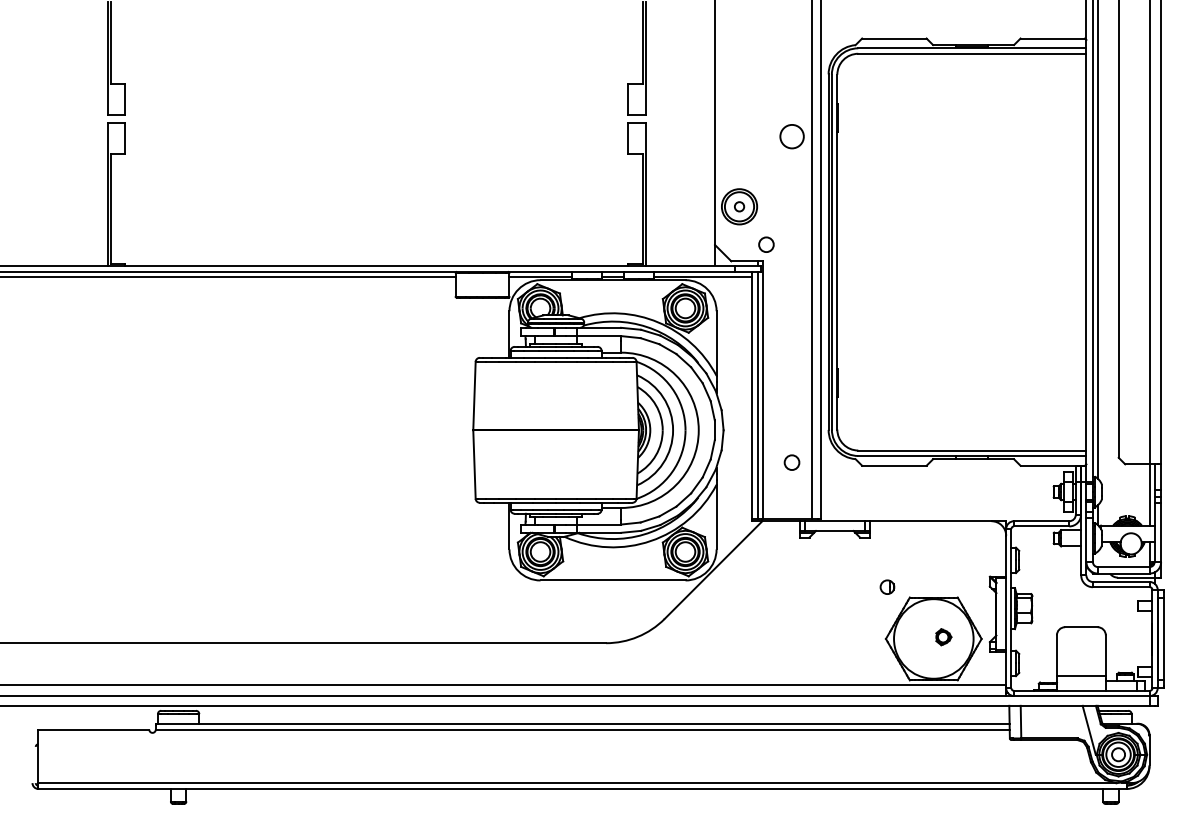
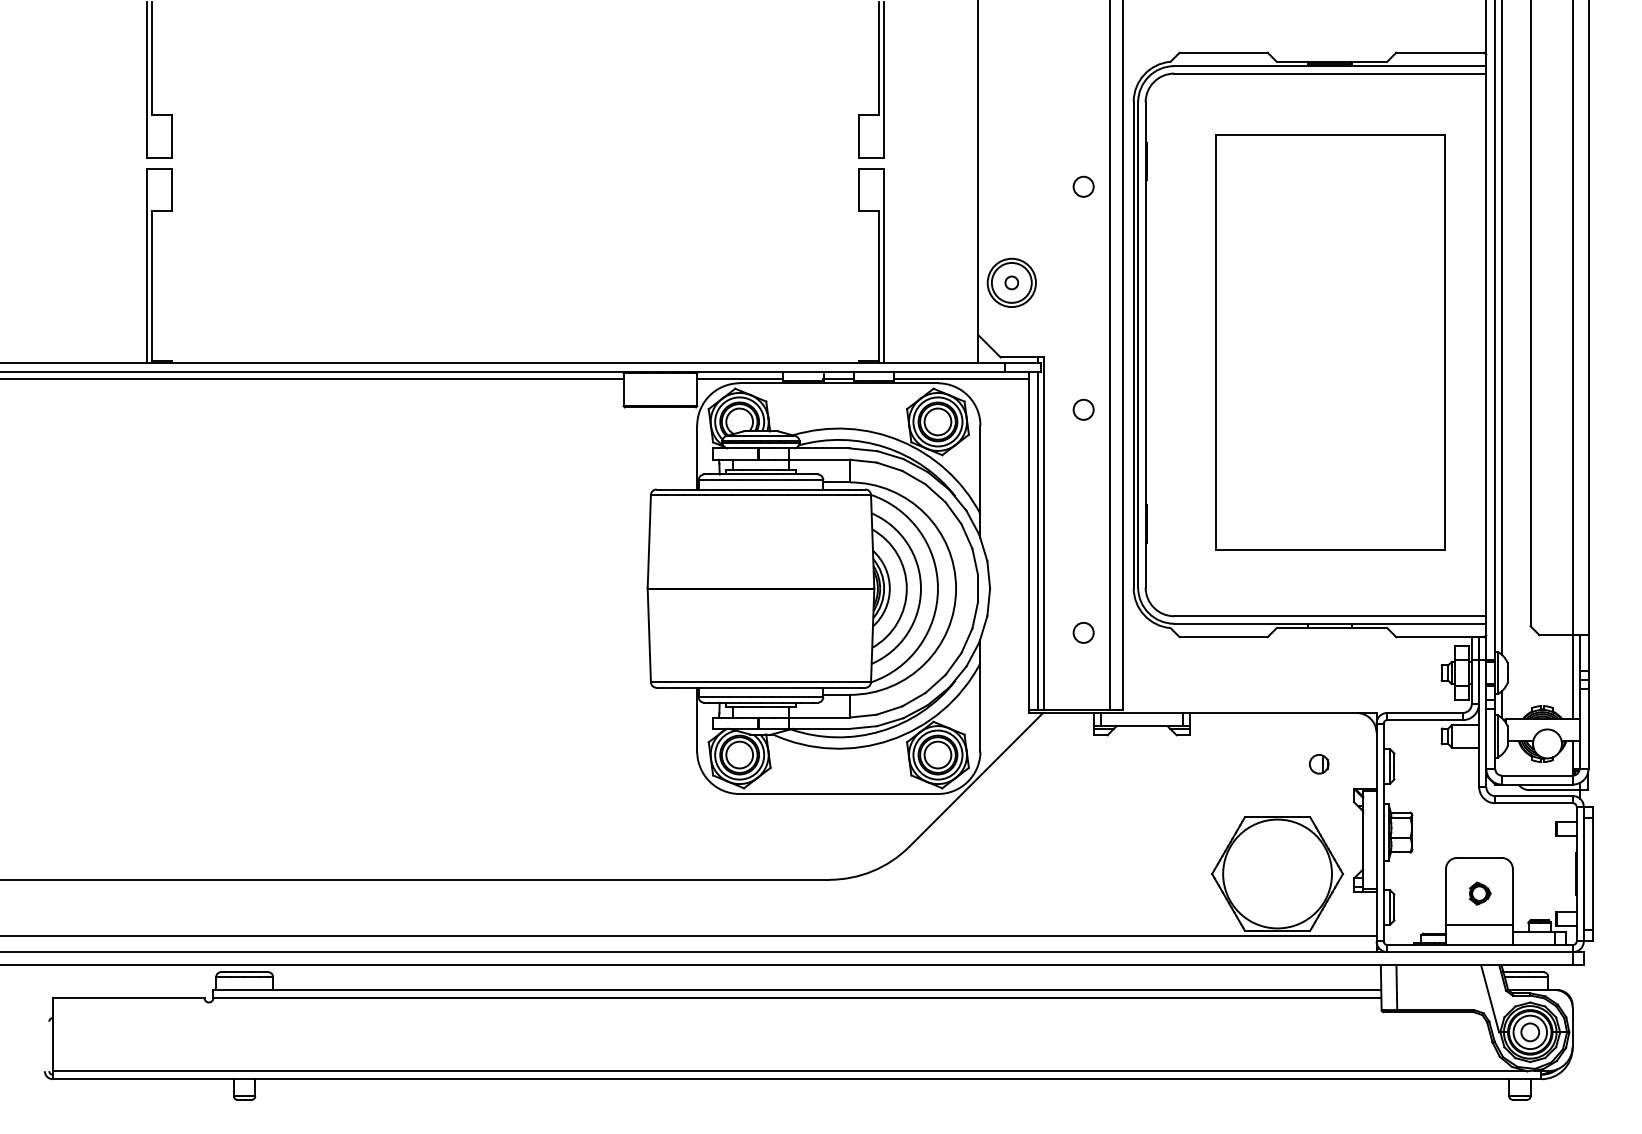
circle: (791, 136) -> (1083, 186), size x0.62
circle: (766, 244) -> (1083, 409), moved
part: (972, 250) -> (1330, 342), added
part: (887, 587) -> (1319, 764), moved
part: (943, 637) -> (1480, 893), moved

